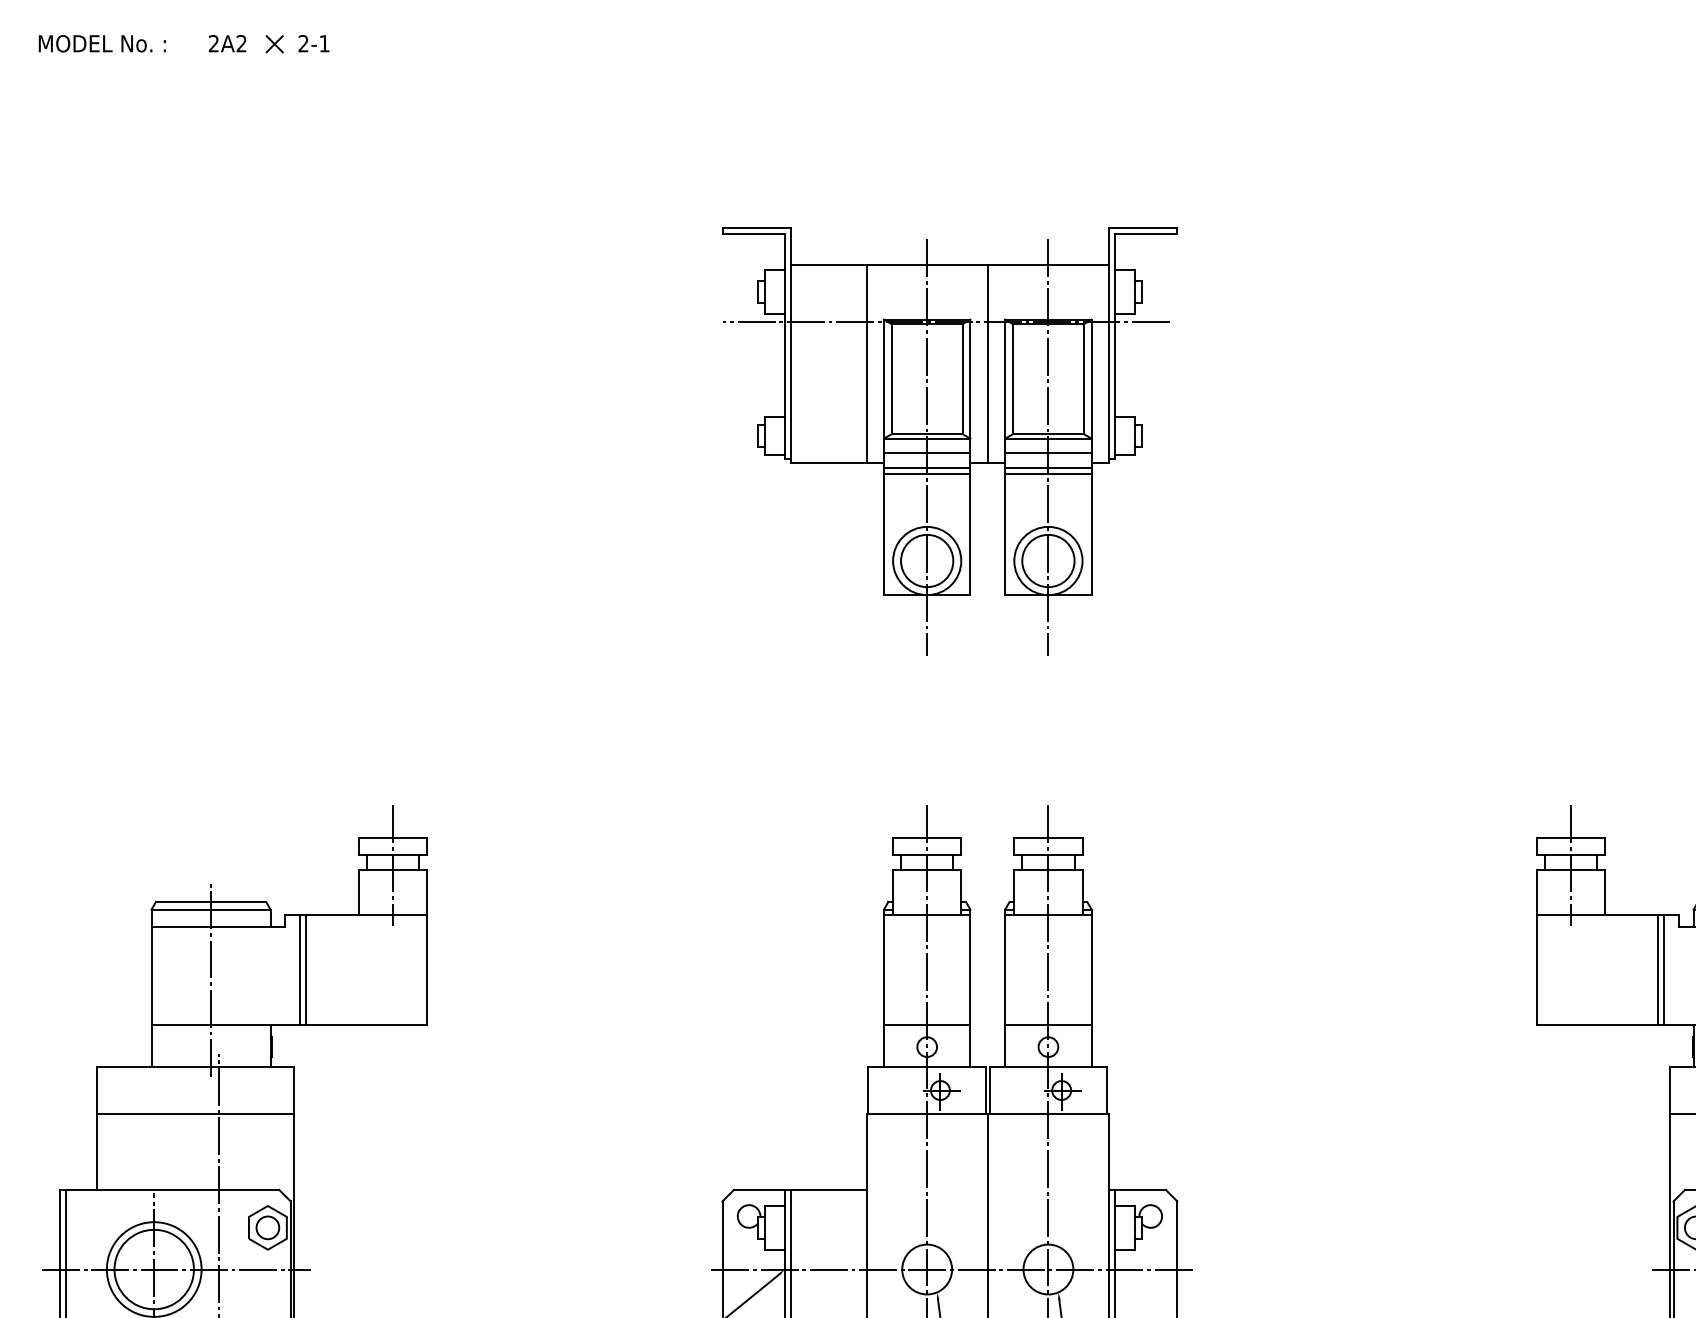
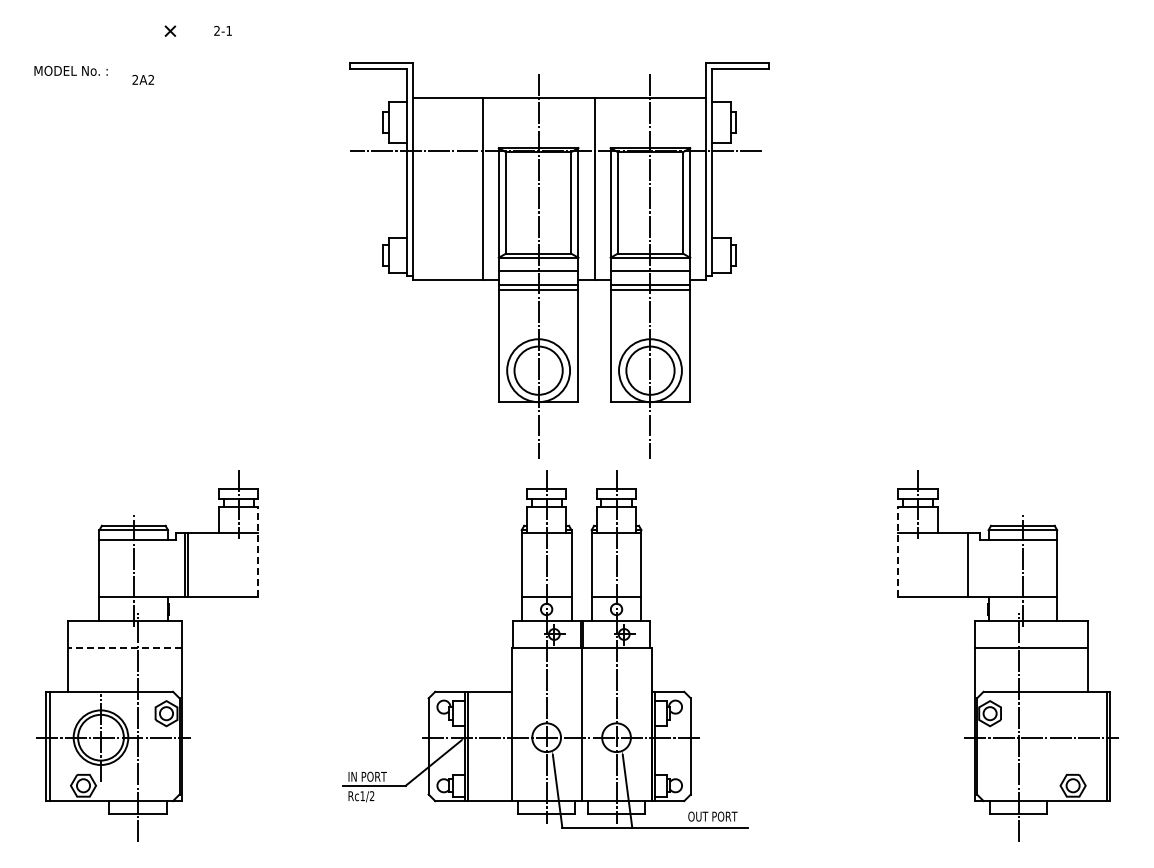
text: (101, 42) -> (70, 70), moved
text: (226, 42) -> (142, 79), moved
text: (312, 42) -> (222, 30), moved
part: (949, 440) -> (559, 259), size x1.6
line: (427, 948) -> (258, 552), solid -> dashed
line: (1537, 948) -> (898, 552), solid -> dashed
line: (1664, 969) -> (971, 564), removed
line: (196, 1114) -> (125, 648), solid -> dashed

